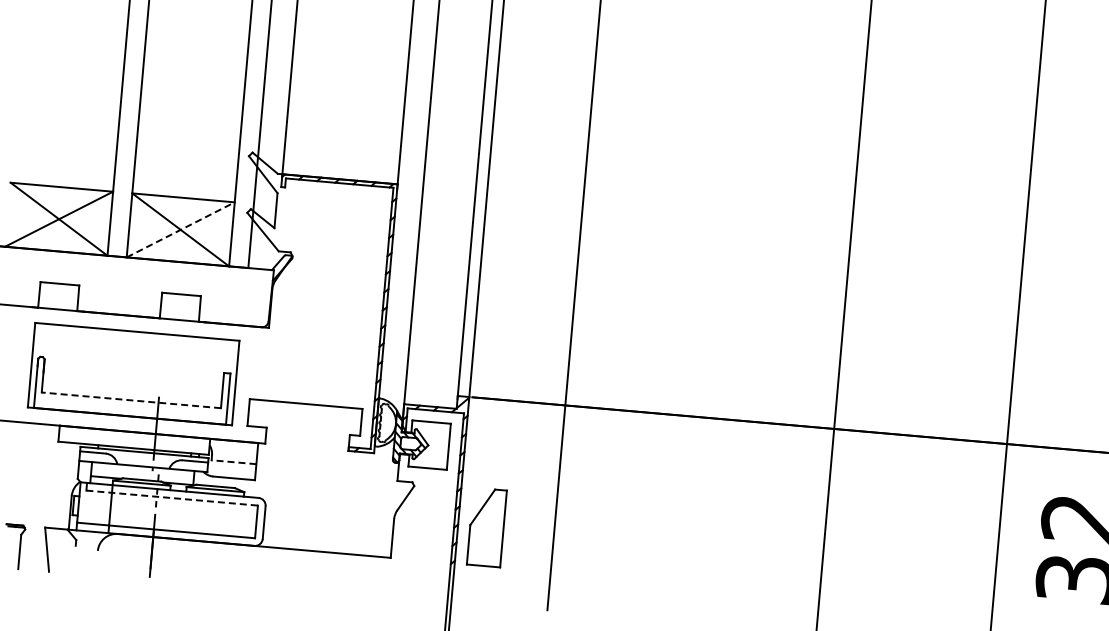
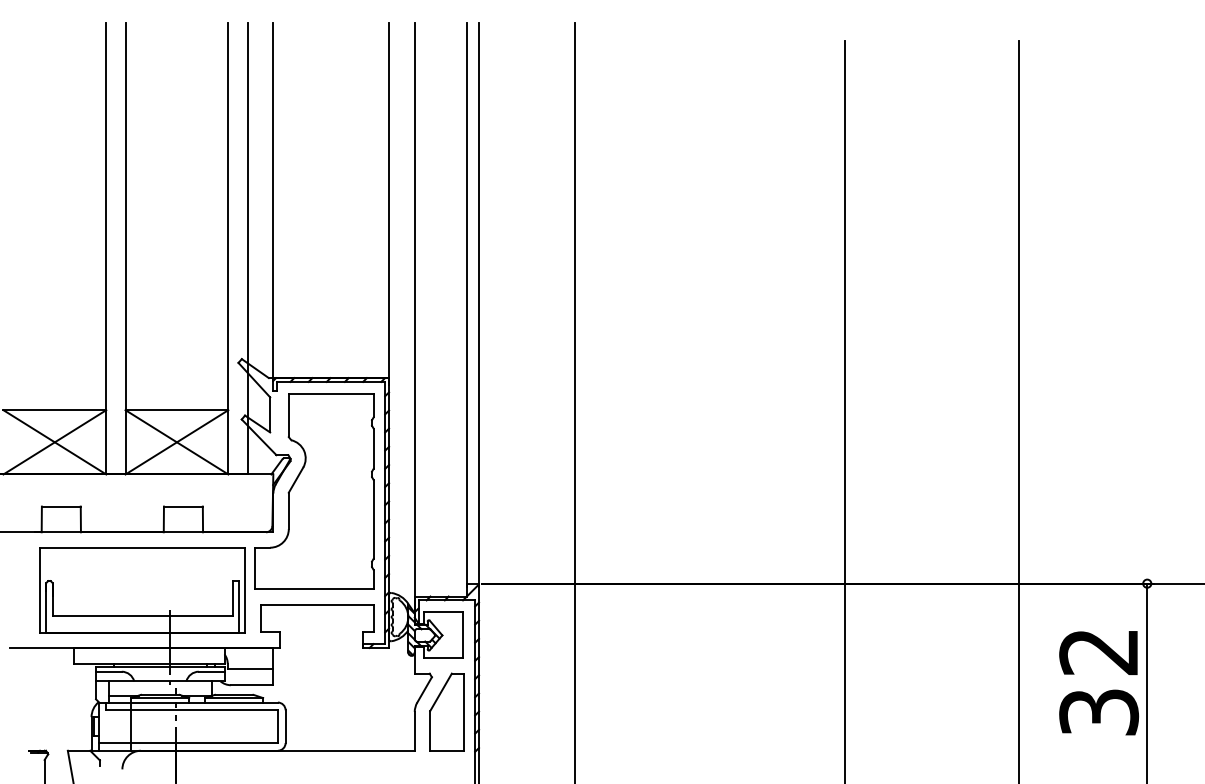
line: (180, 230) -> (176, 442), dashed -> solid
part: (313, 290) -> (314, 491), added
line: (131, 400) -> (142, 616), dashed -> solid
line: (233, 462) -> (249, 669), dashed -> solid
line: (172, 498) -> (192, 710), dashed -> solid
part: (486, 526) -> (446, 711), moved

